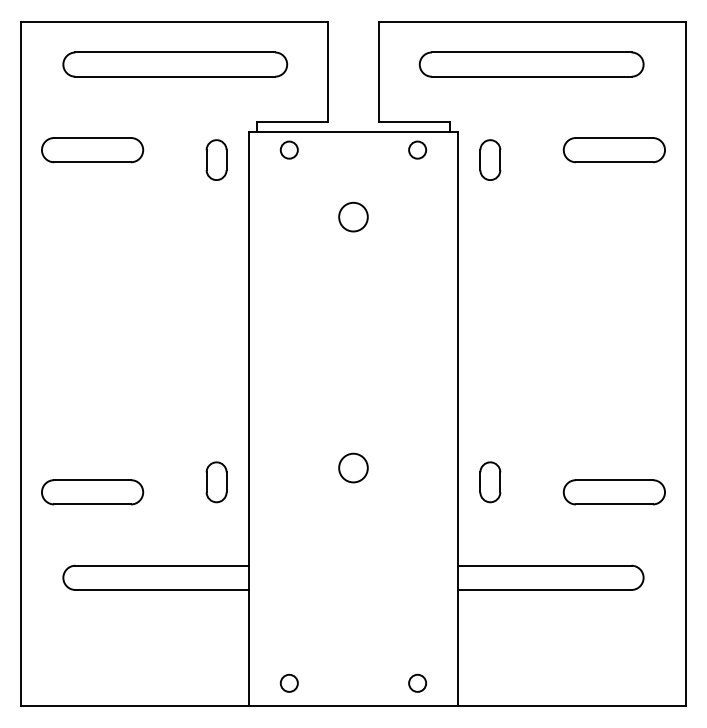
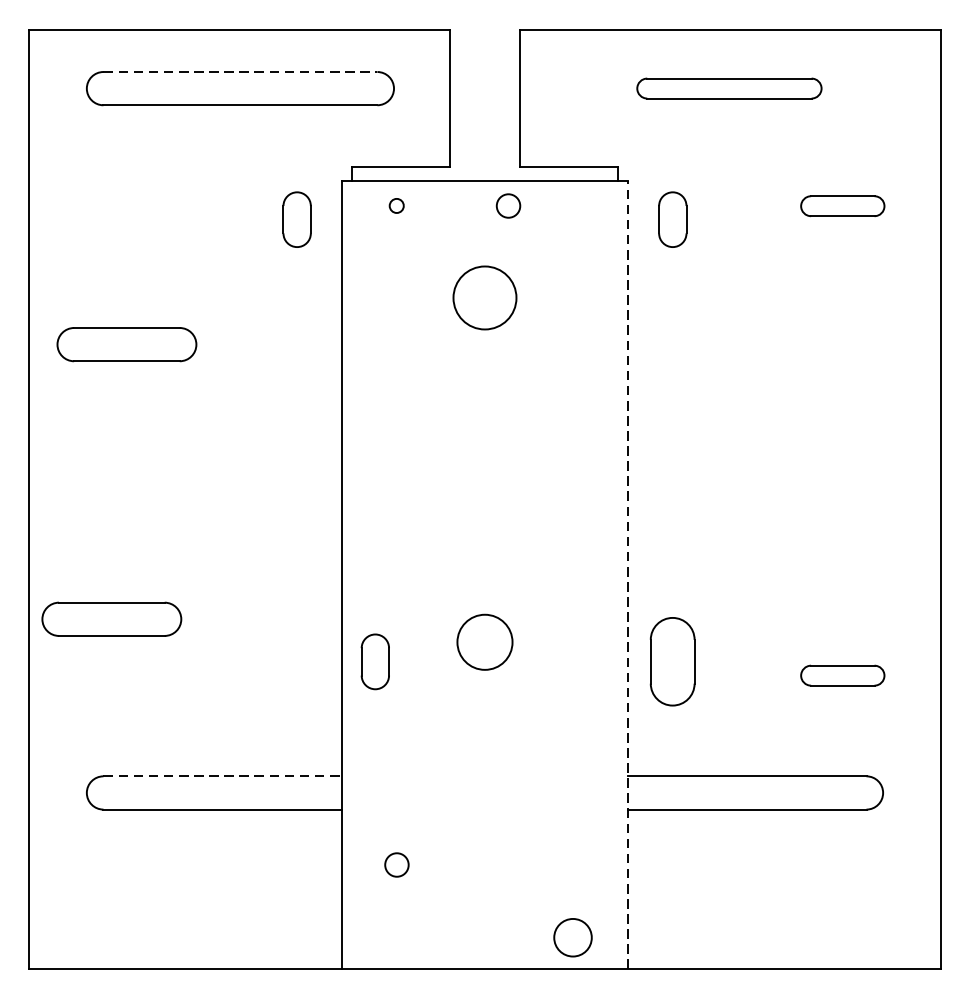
line: (175, 52) -> (240, 72), solid -> dashed
part: (531, 64) -> (729, 88), size x0.6
circle: (288, 149) -> (395, 205), size x0.6
circle: (417, 149) -> (508, 205), moved
part: (92, 150) -> (126, 345), moved
part: (613, 150) -> (841, 206), size x0.6
circle: (353, 216) -> (485, 297), size x1.6
line: (457, 418) -> (627, 574), solid -> dashed
circle: (353, 467) -> (485, 641), size x1.4
part: (216, 482) -> (375, 662), moved
part: (490, 482) -> (673, 662), size x1.6
part: (92, 492) -> (111, 619), moved
part: (613, 492) -> (841, 675), size x0.6
line: (162, 565) -> (222, 776), solid -> dashed
circle: (288, 682) -> (395, 863), moved
circle: (417, 682) -> (572, 936), size x1.6

